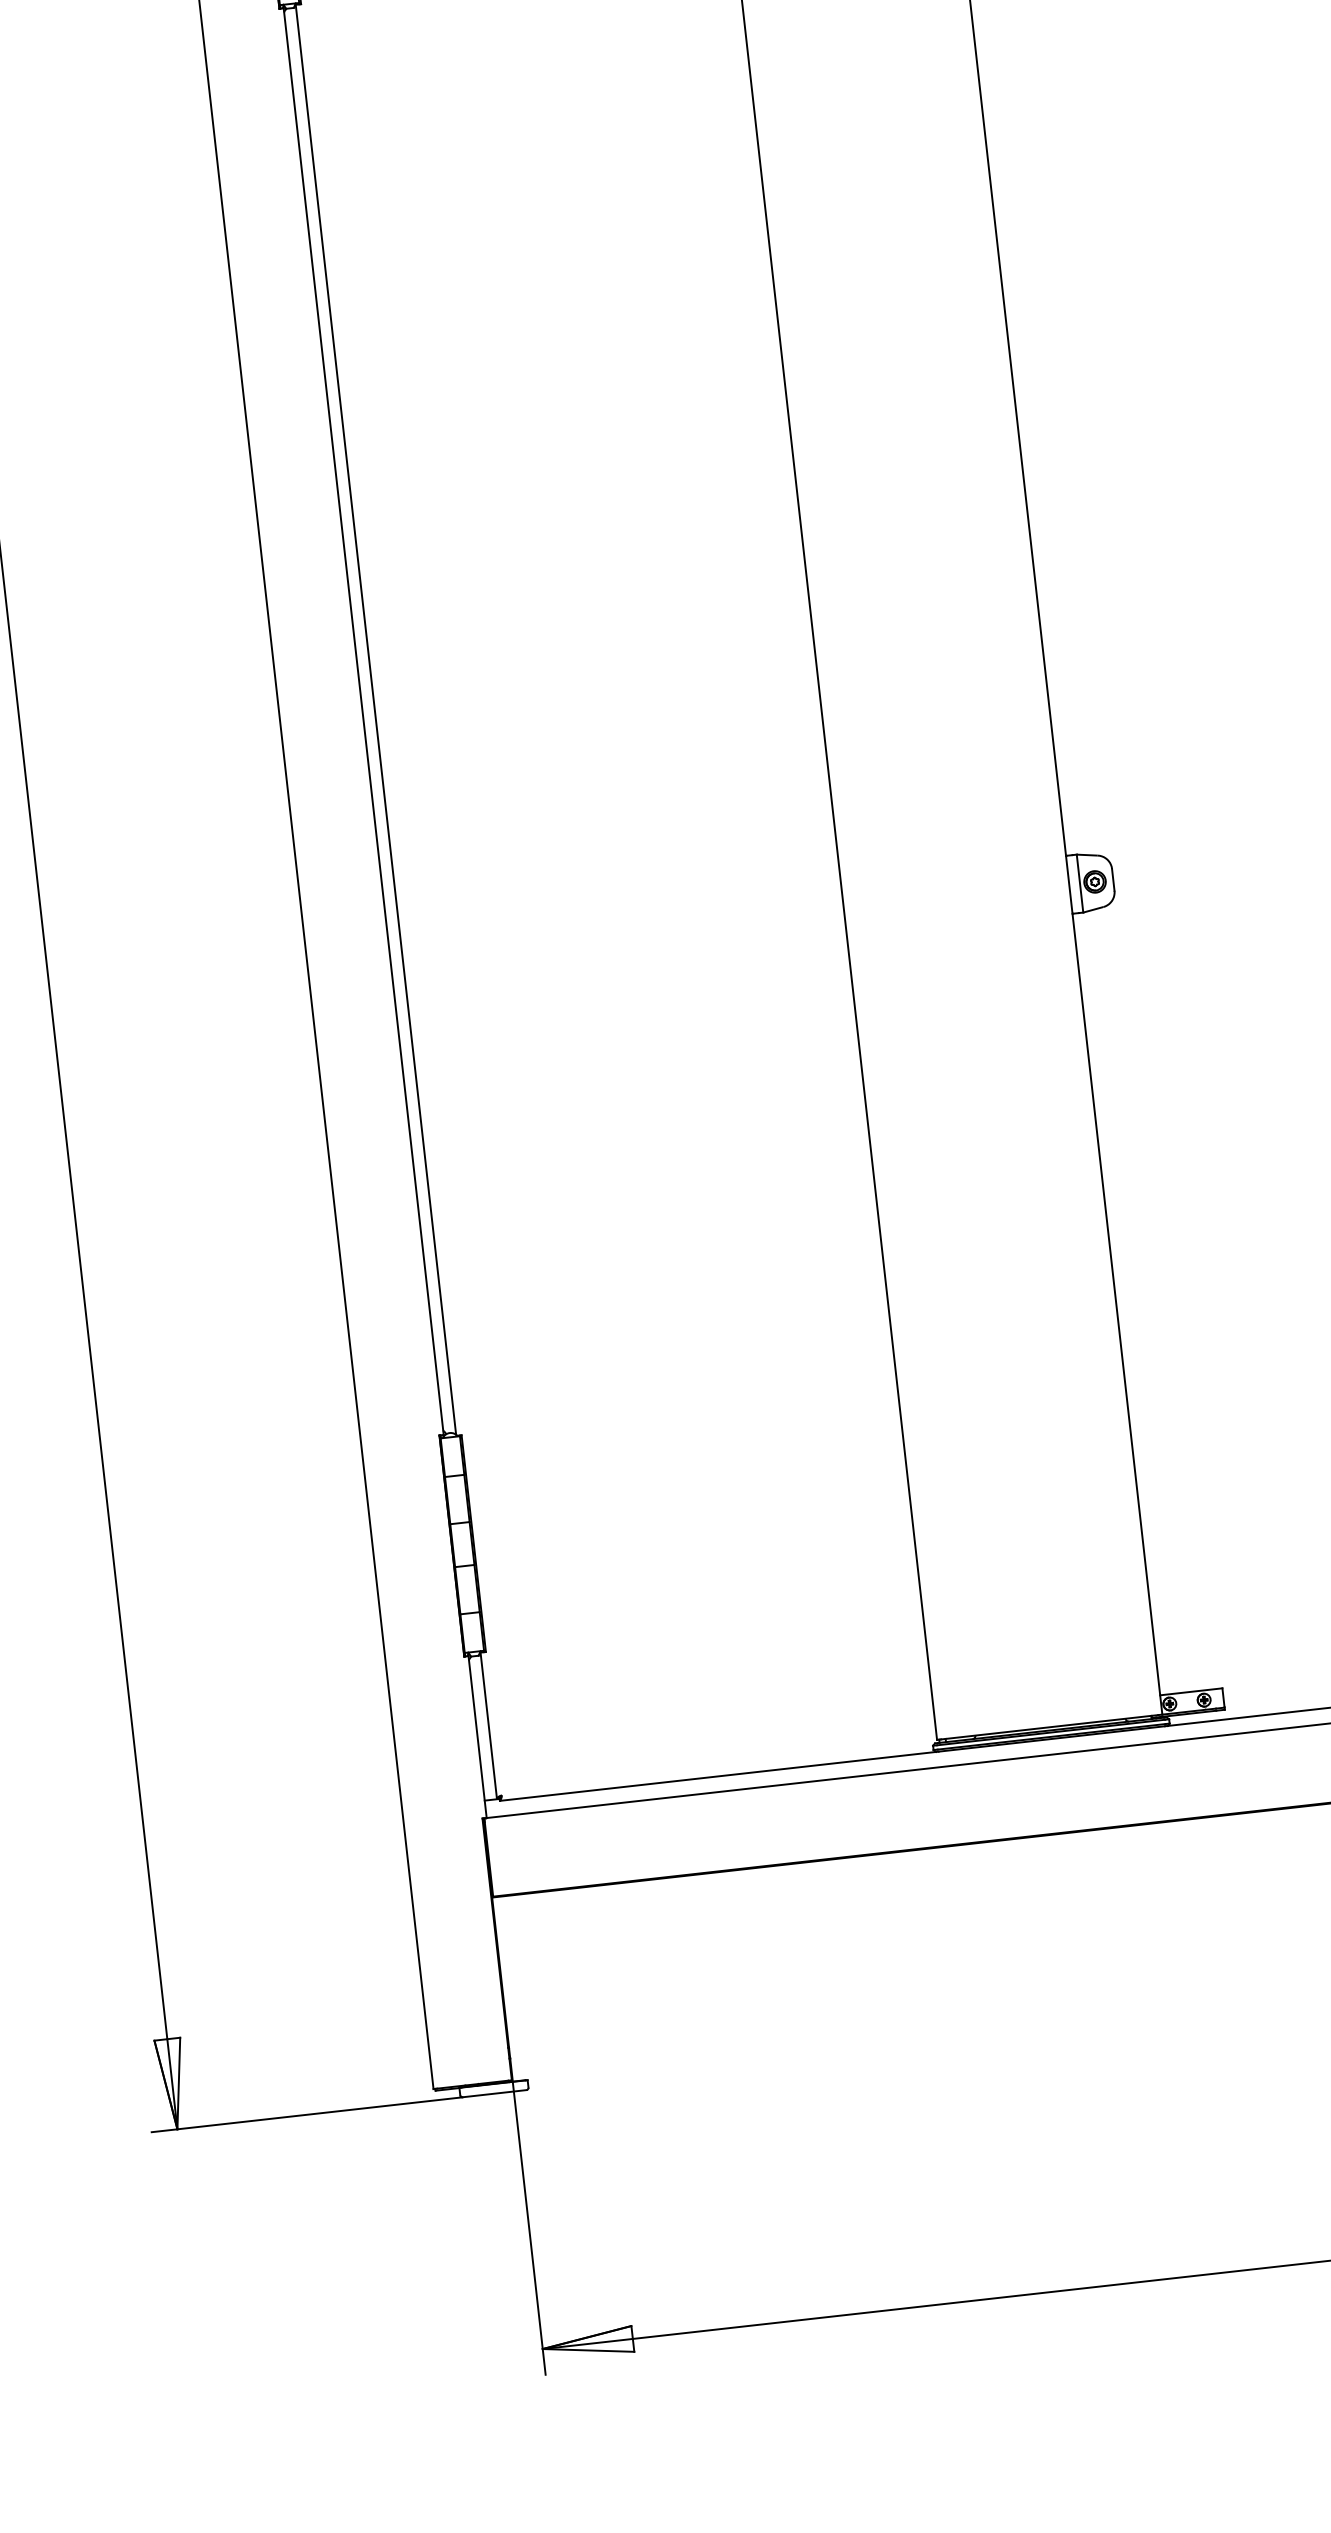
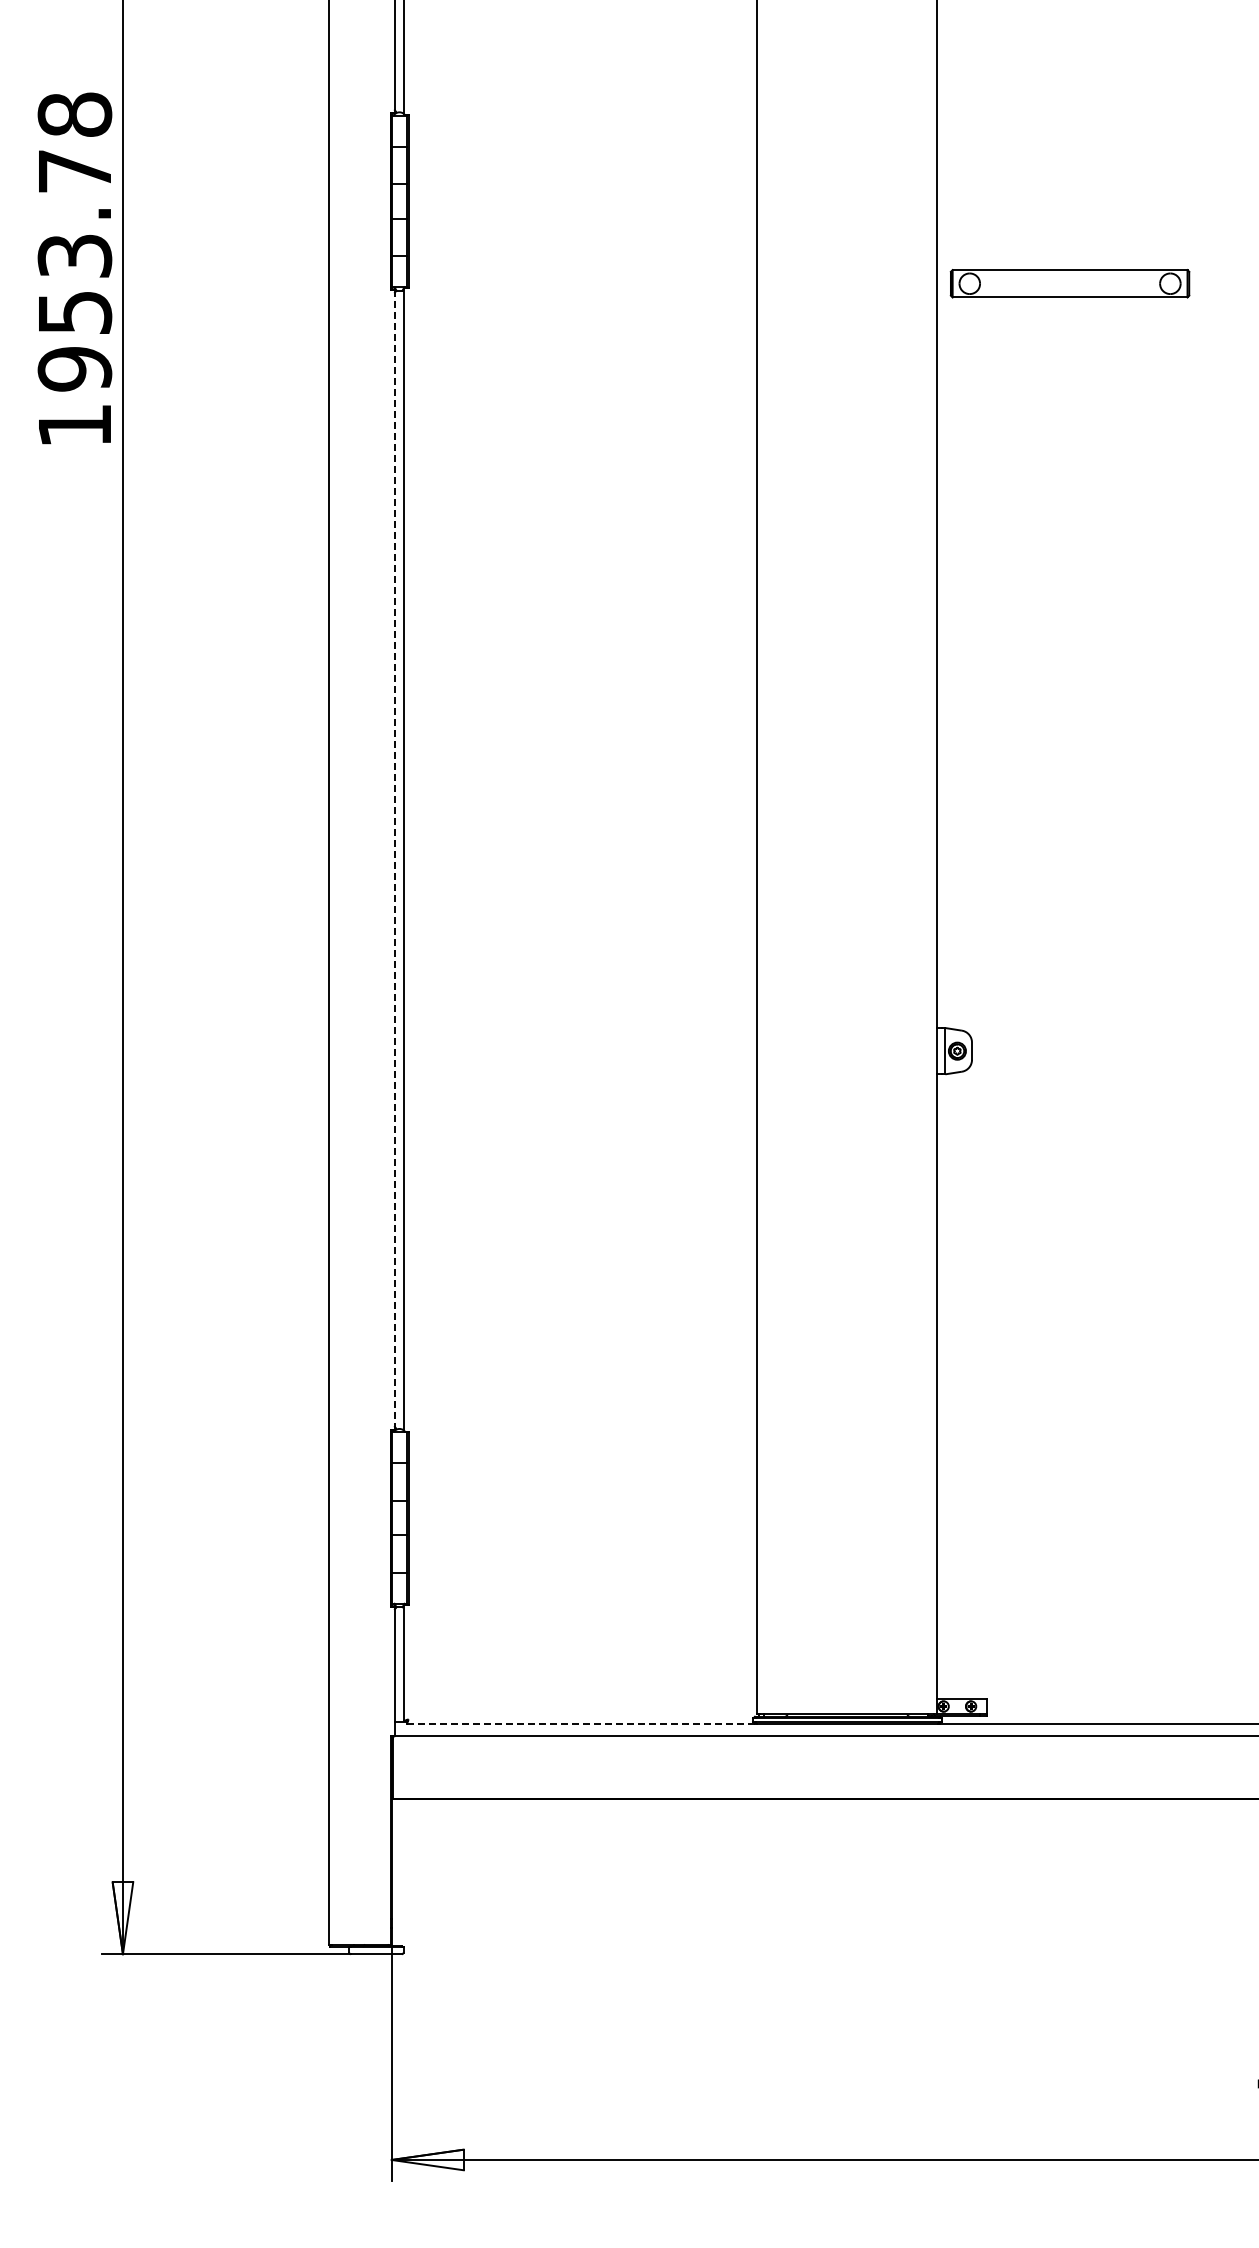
line: (363, 722) -> (394, 860), solid -> dashed
line: (717, 1776) -> (580, 1723), solid -> dashed

